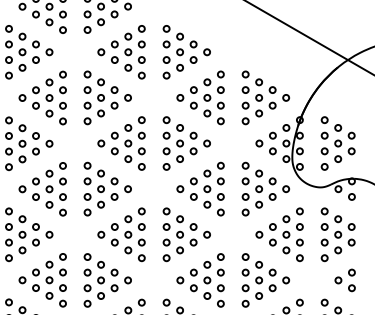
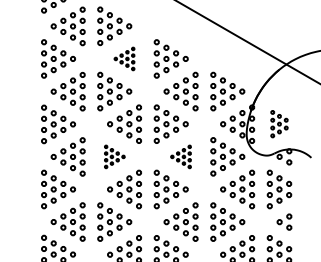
part: (121, 51) -> (124, 58), size x0.6
part: (338, 142) -> (279, 123), size x0.7
part: (107, 188) -> (114, 156), size x0.6
part: (199, 188) -> (180, 156), size x0.6

